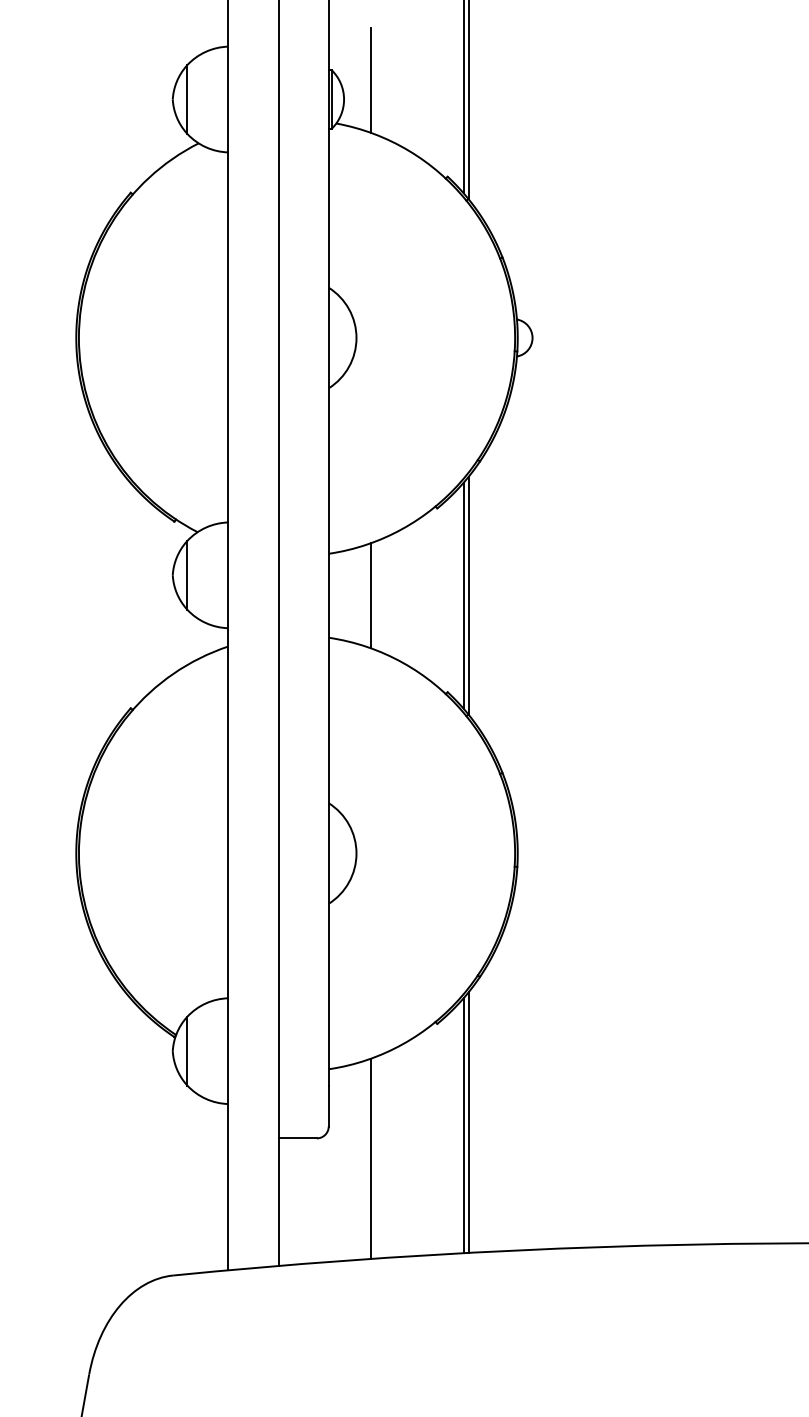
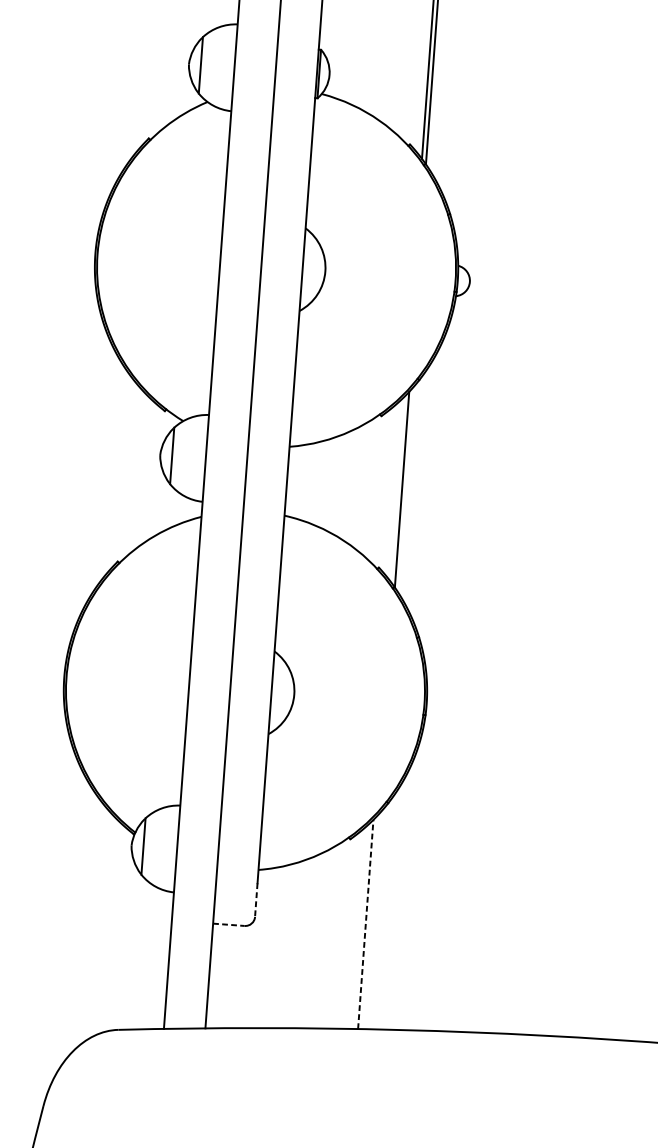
line: (371, 79) -> (353, 60), removed
line: (371, 595) -> (322, 483), removed
line: (463, 595) -> (397, 489), removed
line: (328, 1106) -> (256, 900), solid -> dashed
line: (468, 1122) -> (370, 922), removed
line: (463, 1125) -> (365, 924), solid -> dashed
line: (298, 1138) -> (229, 924), solid -> dashed
line: (371, 1158) -> (288, 945), removed

